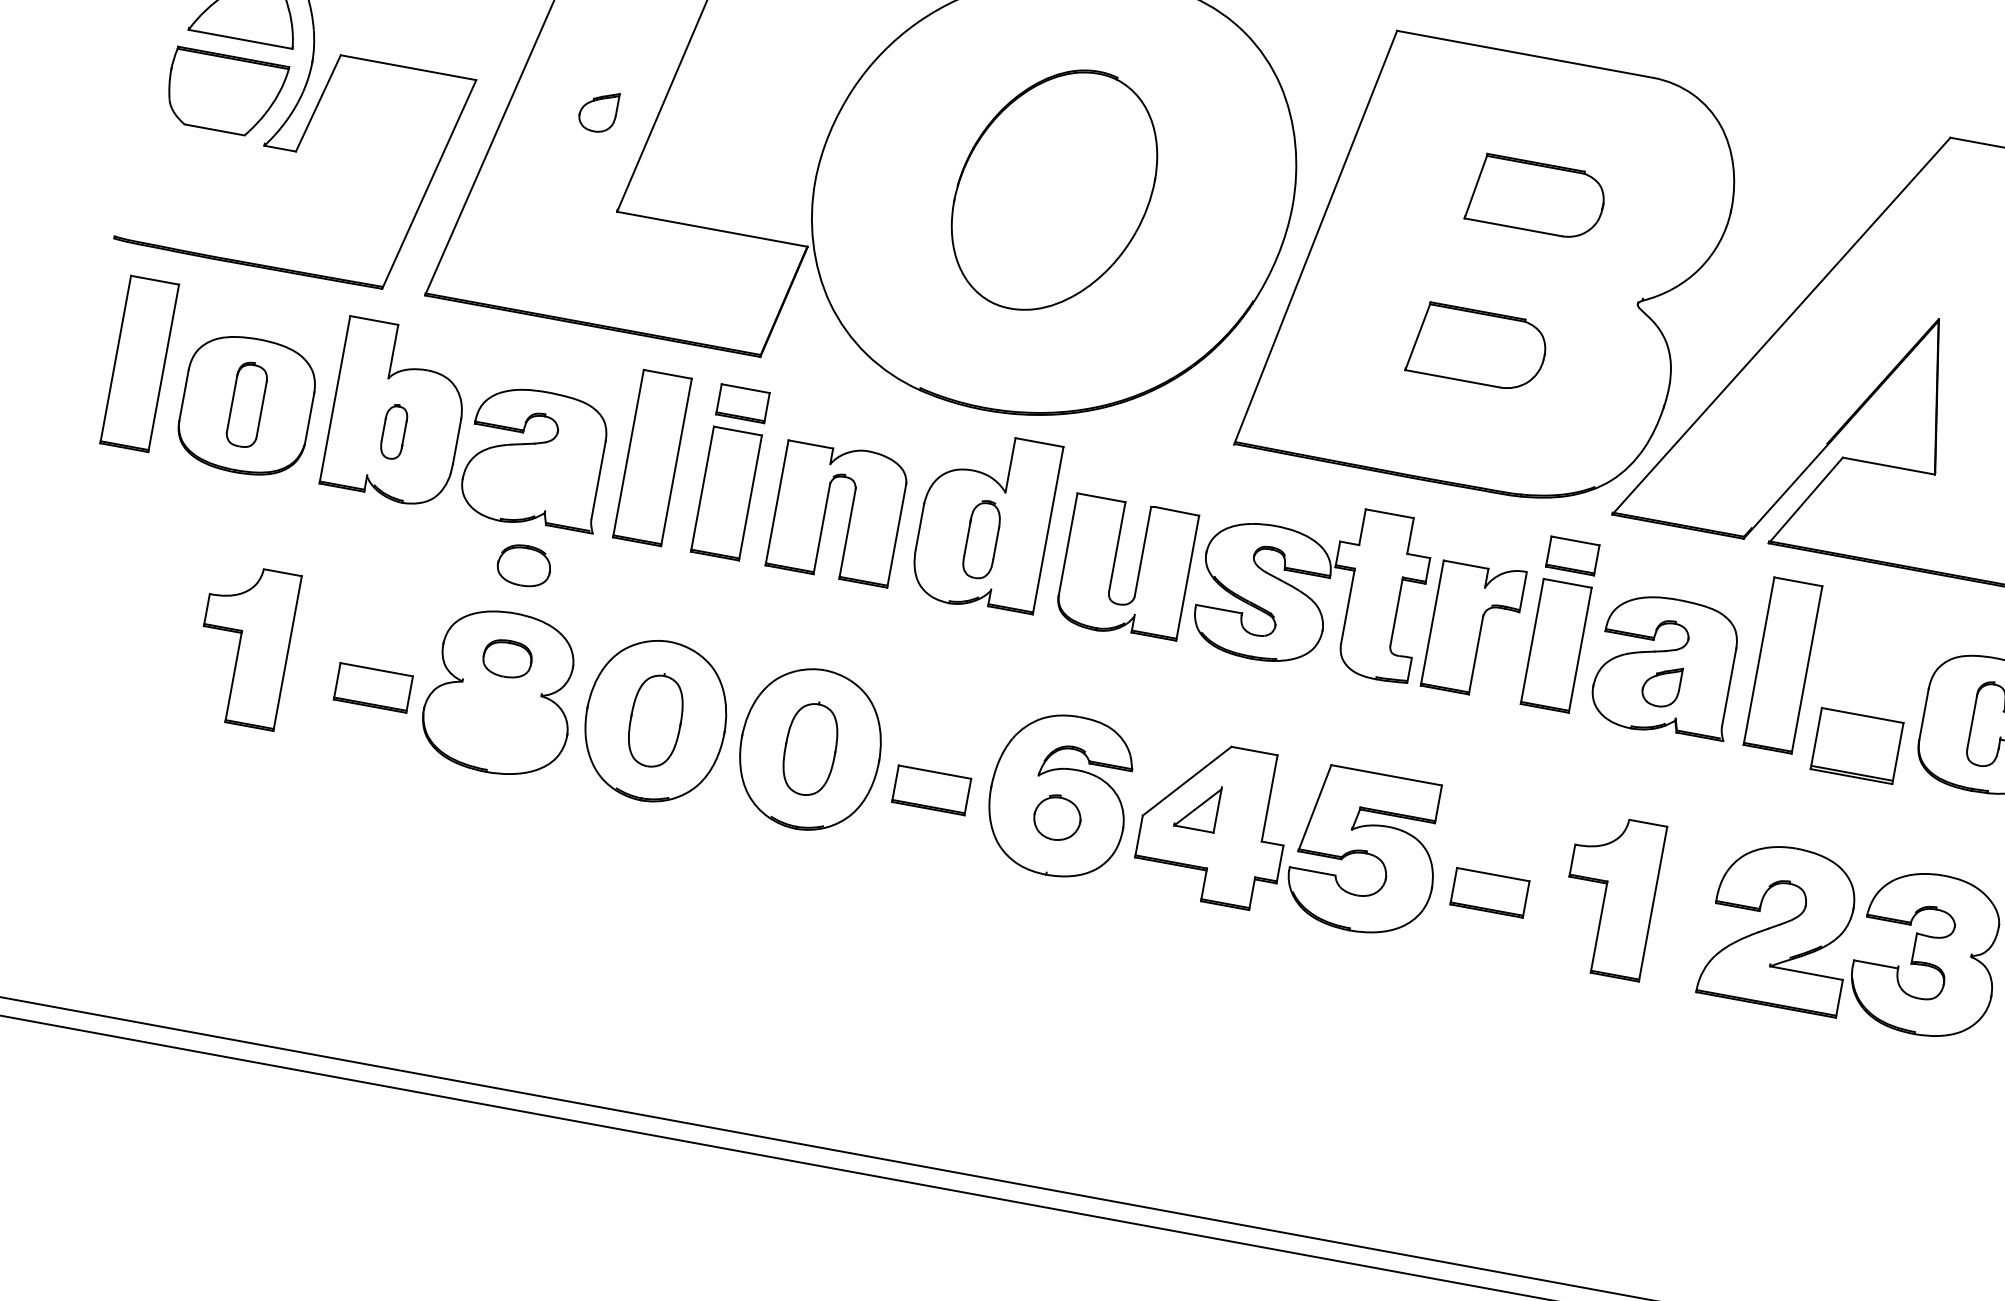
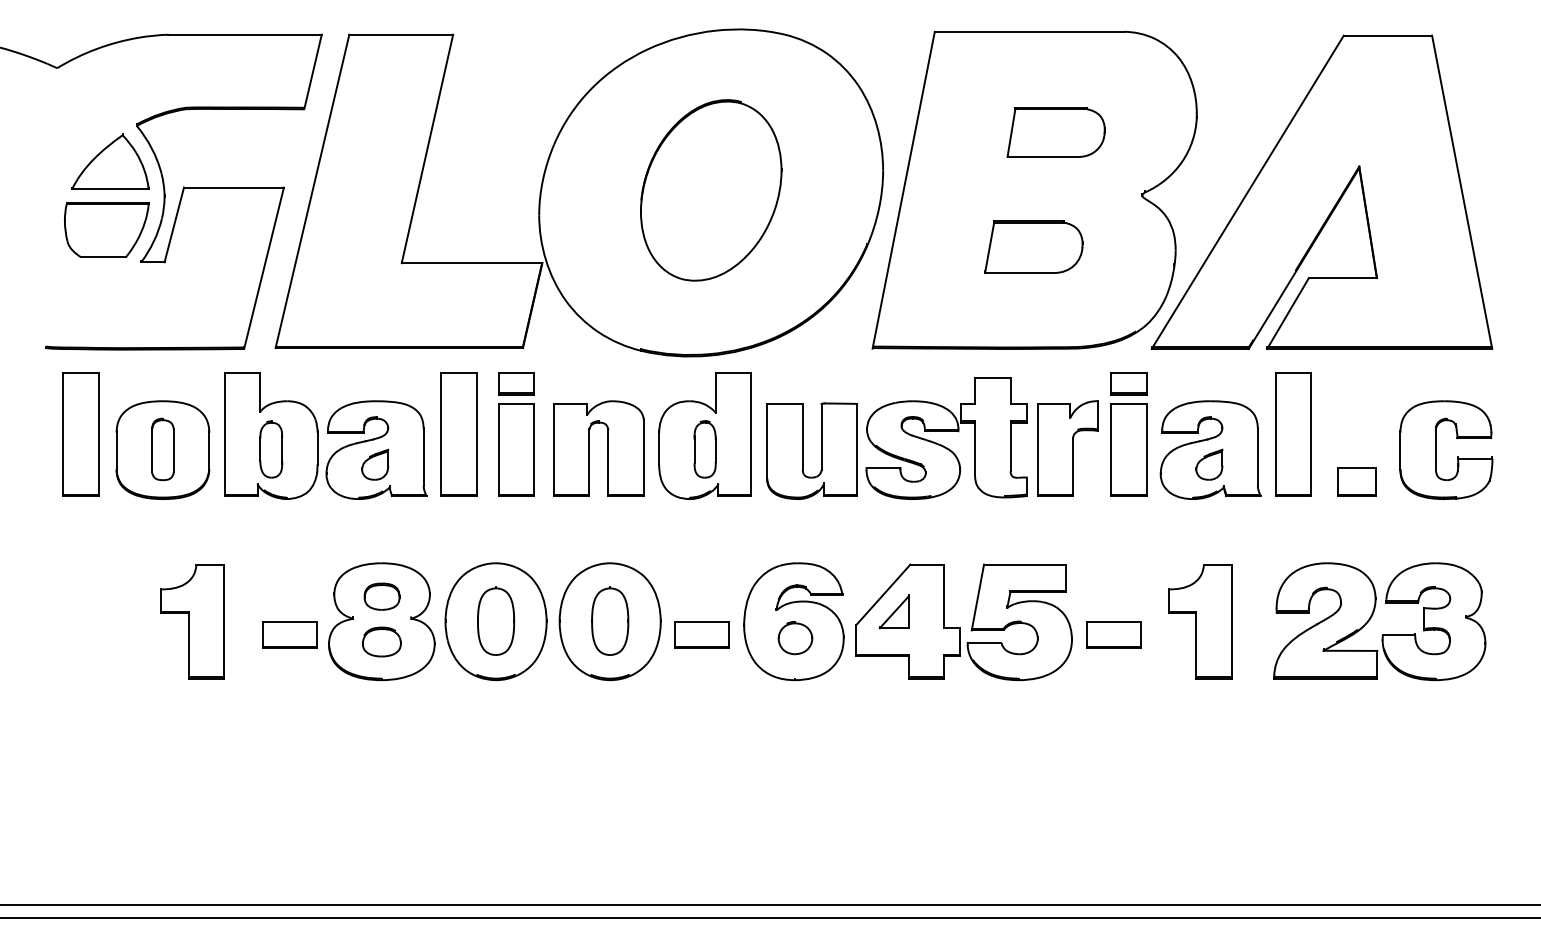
part: (598, 110) -> (375, 464), moved
part: (394, 431) -> (271, 449), size x1.43
part: (523, 564) -> (381, 641), moved
part: (1856, 745) -> (1356, 481), size x0.62

